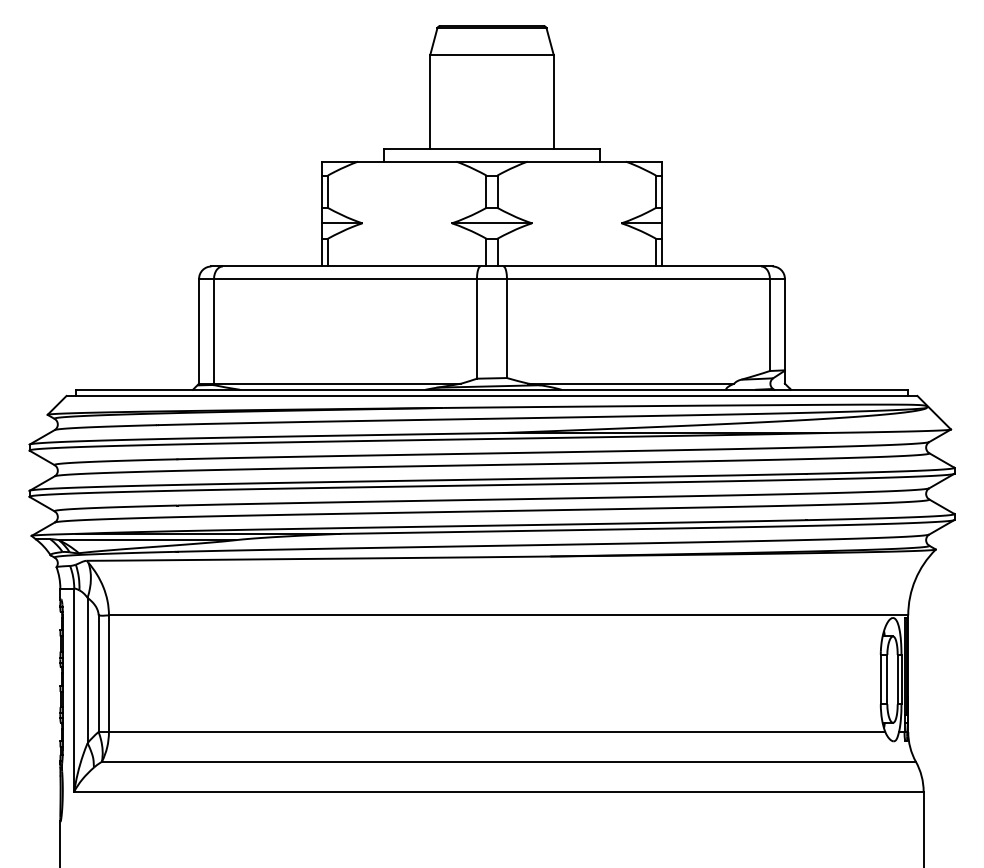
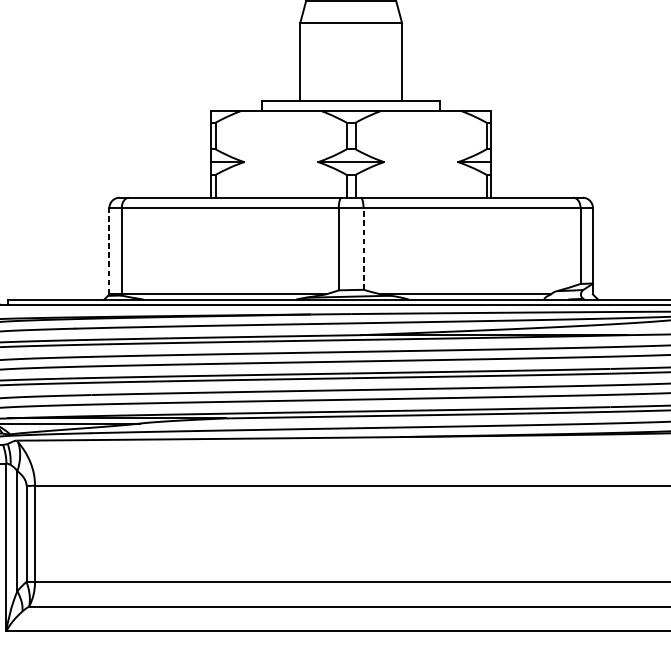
line: (506, 328) -> (363, 248), solid -> dashed
line: (199, 330) -> (109, 250), solid -> dashed

